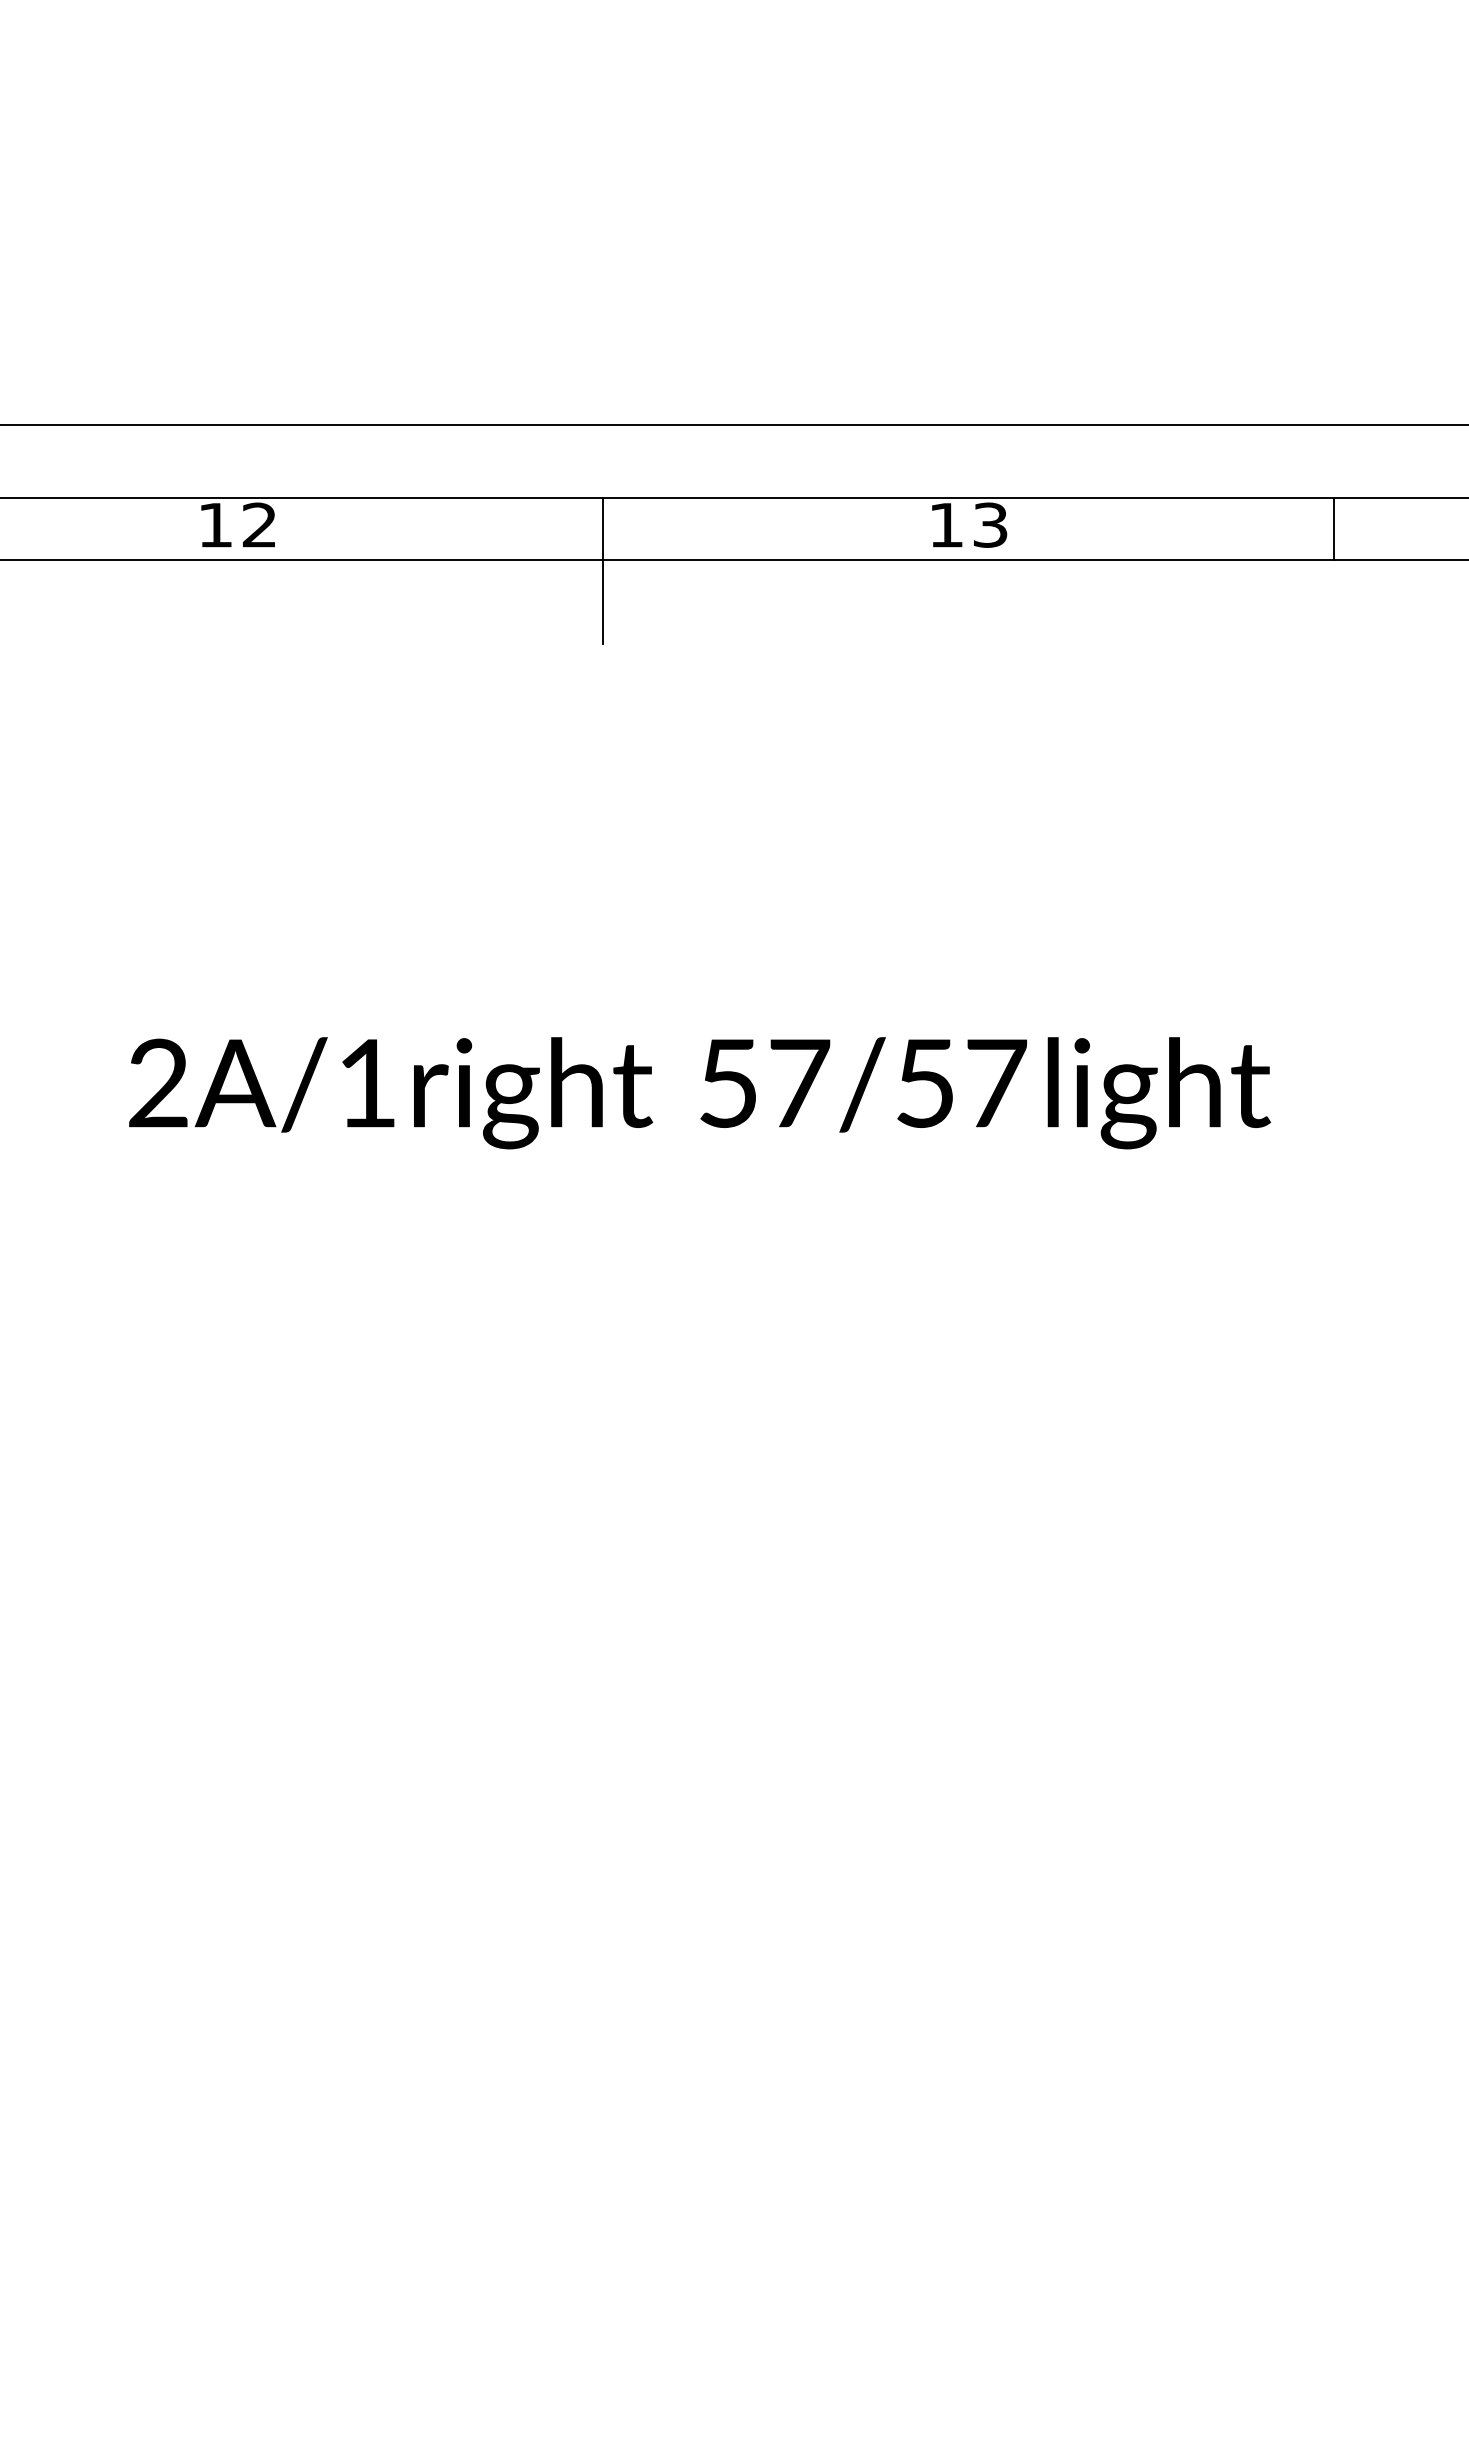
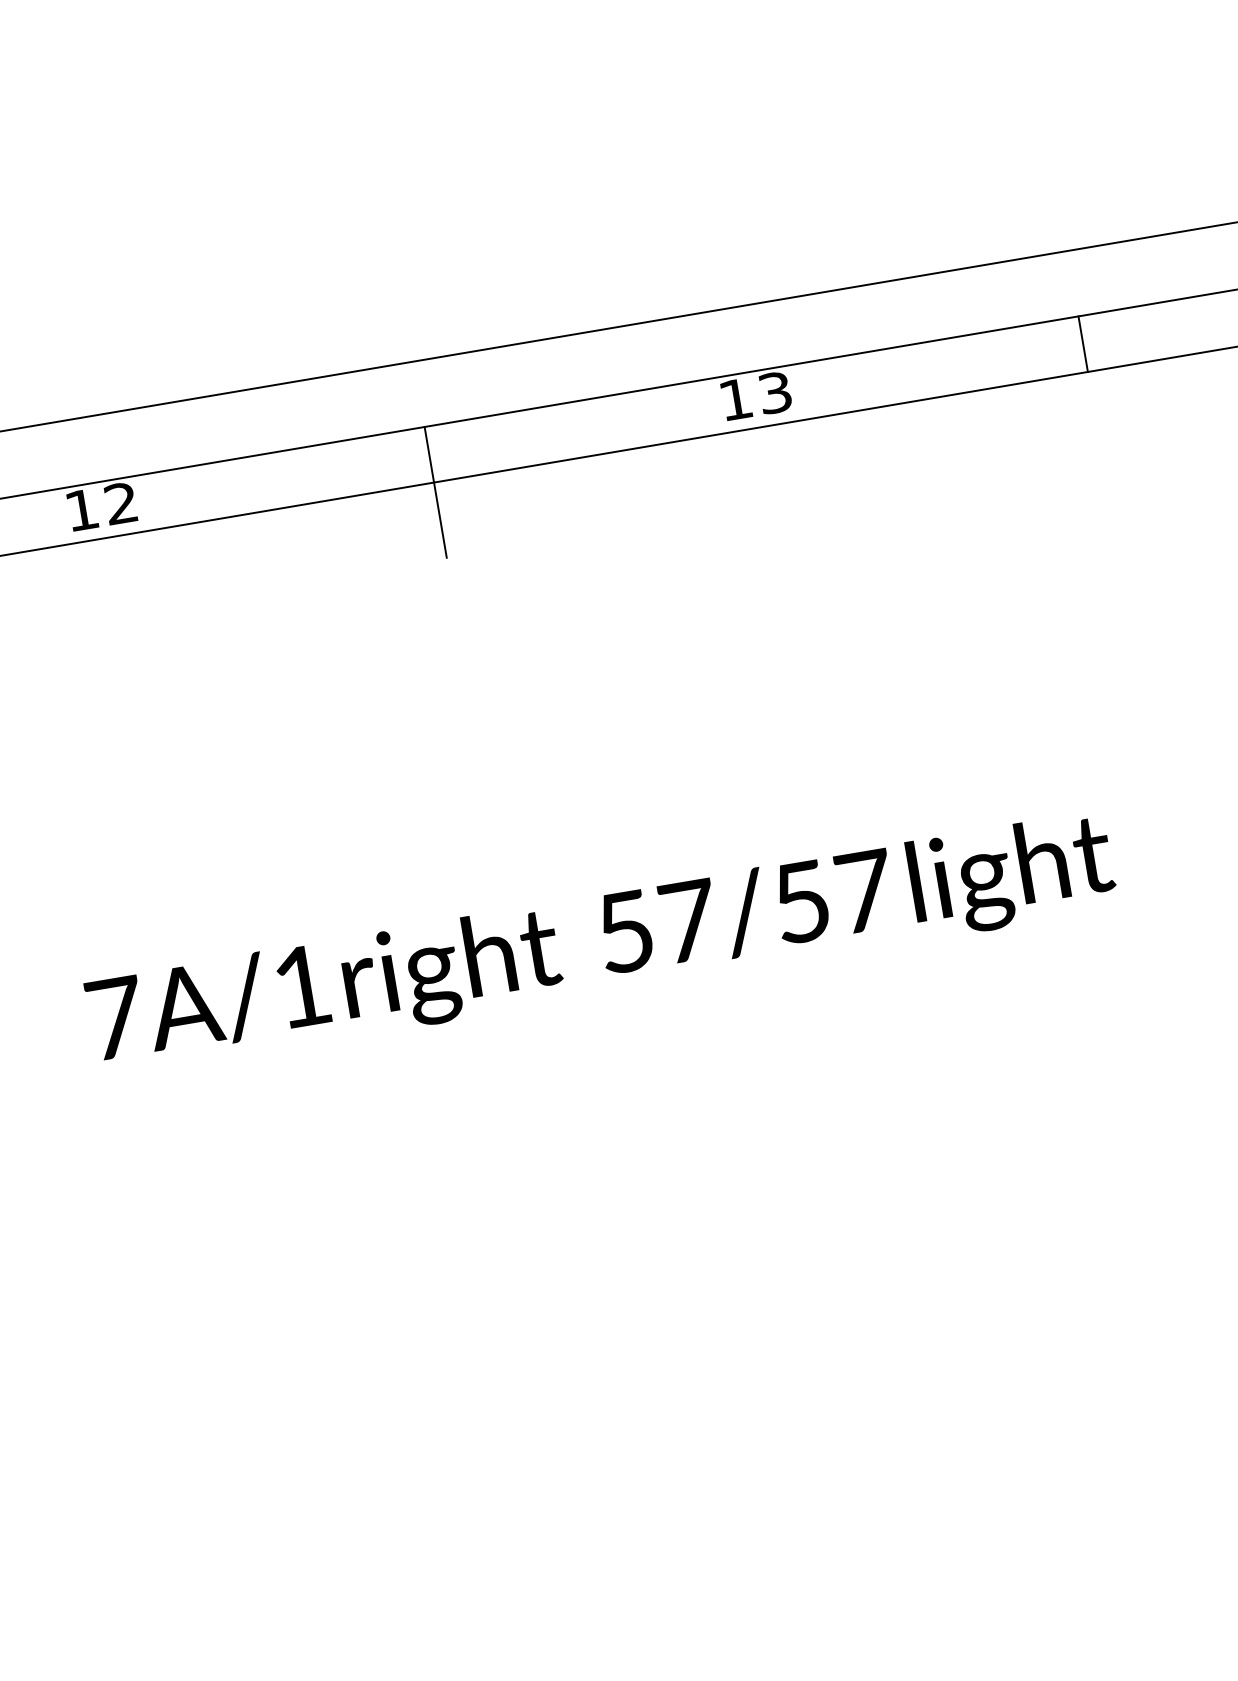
text: (159, 1082) -> (116, 1017), 2A/1 -> 7A/1

